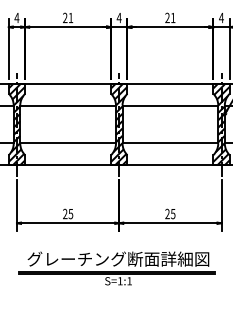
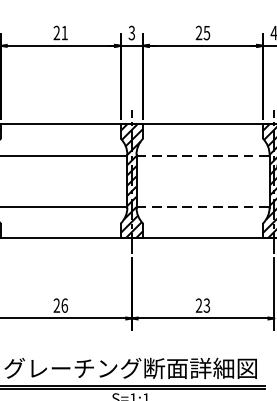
text: (118, 17) -> (130, 32), 4 -> 3
text: (172, 17) -> (205, 32), 21 -> 25
line: (170, 106) -> (203, 156), solid -> dashed
line: (170, 142) -> (203, 206), solid -> dashed
text: (70, 213) -> (64, 304), 25 -> 26
text: (173, 213) -> (207, 304), 25 -> 23

